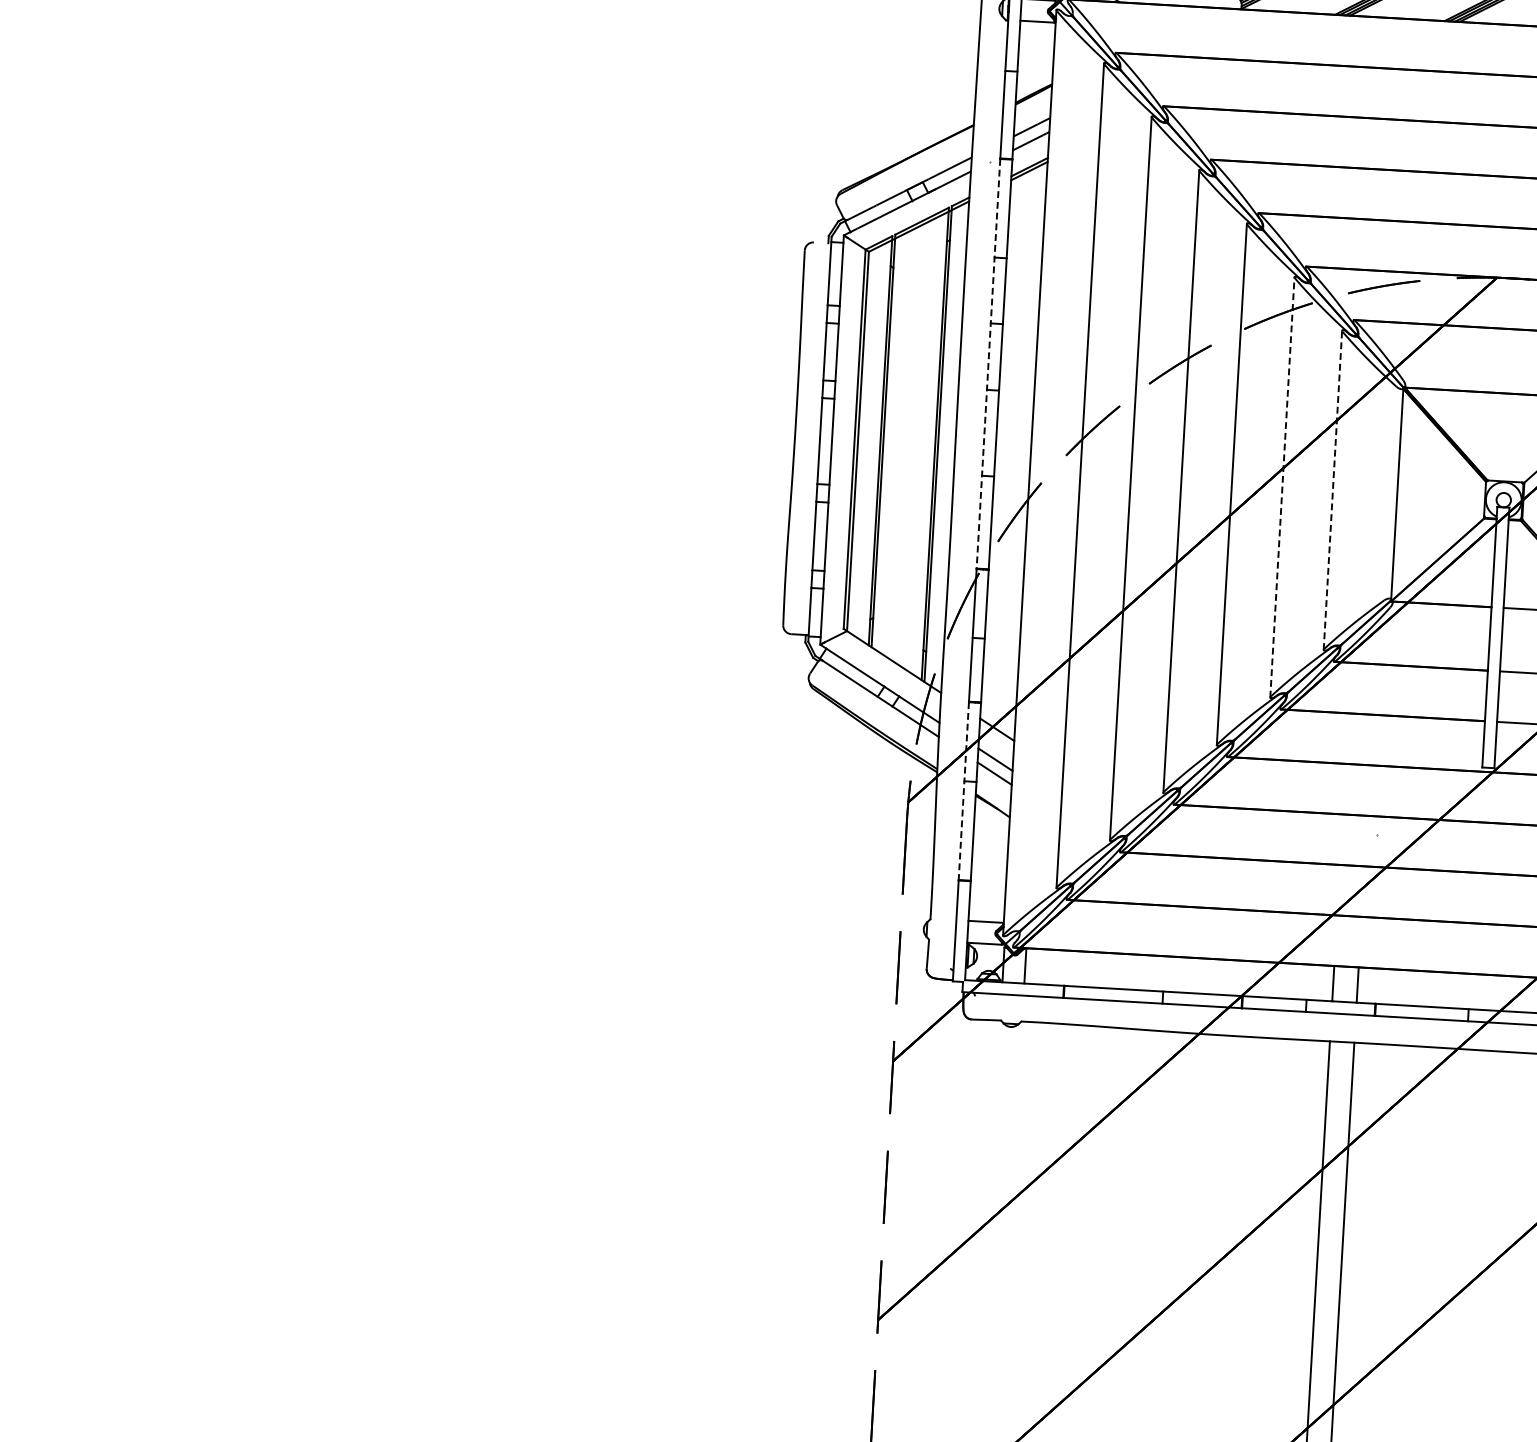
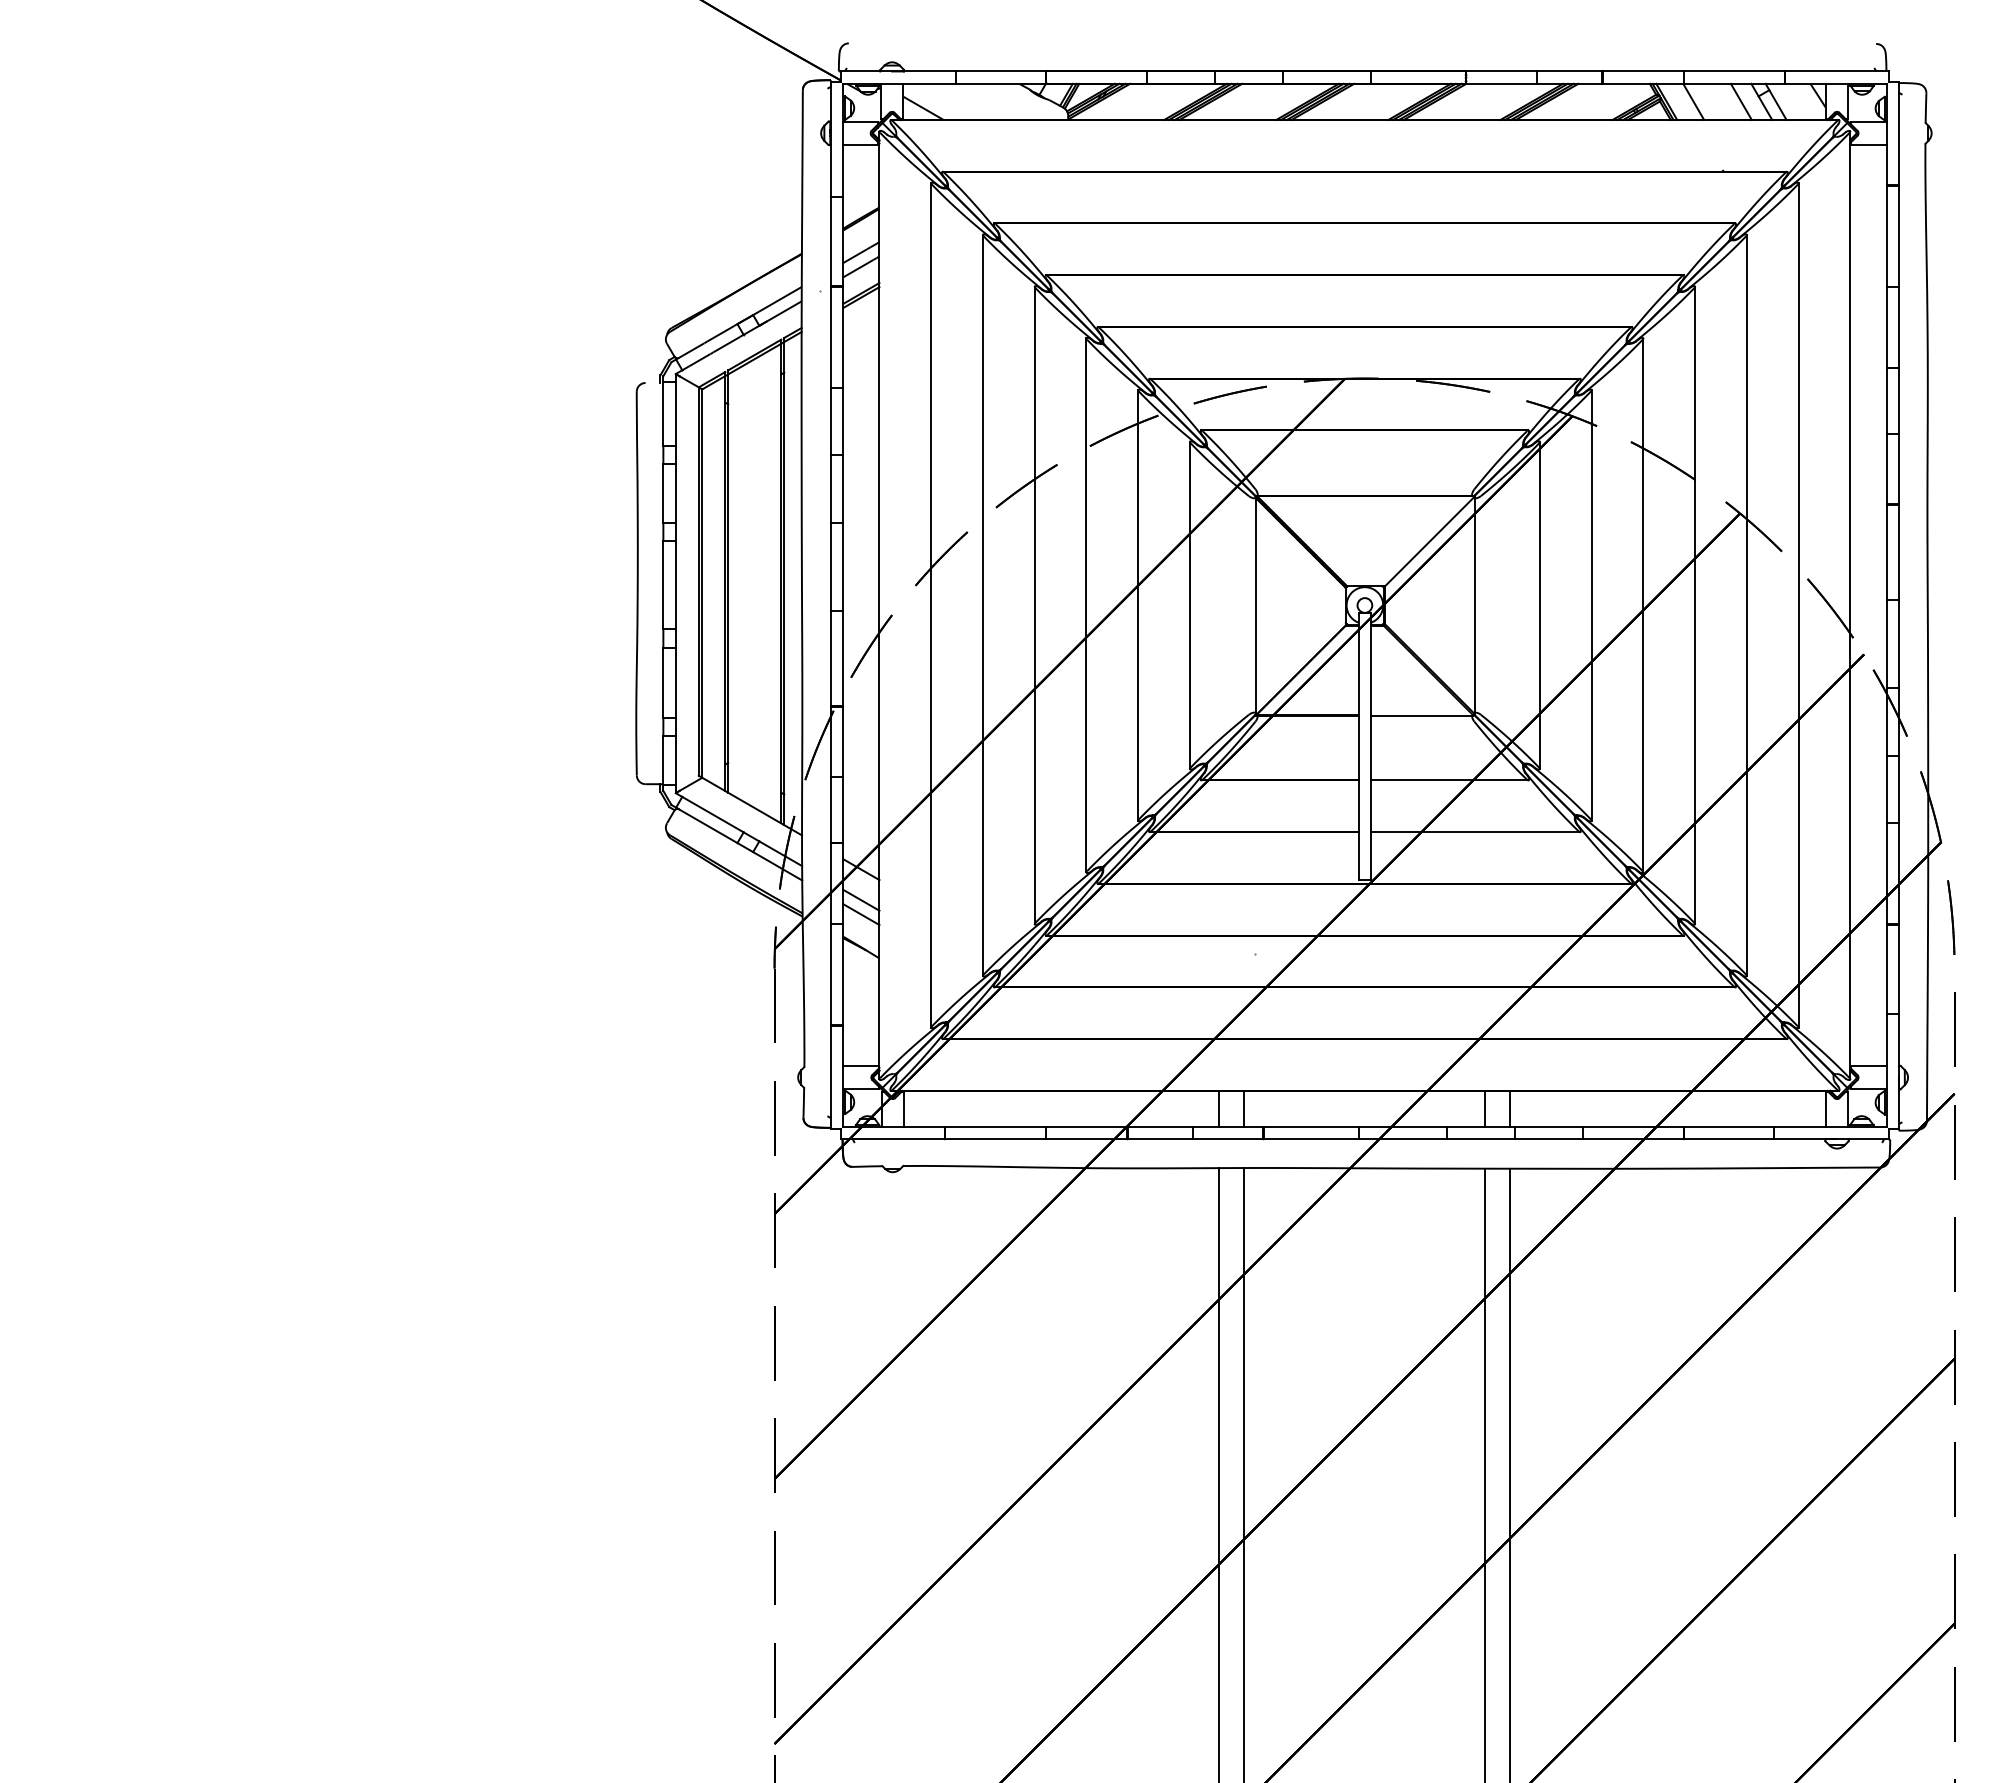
line: (988, 363) -> (830, 496), dashed -> solid
line: (1282, 486) -> (1138, 604), dashed -> solid
line: (1332, 489) -> (1189, 604), dashed -> solid
line: (963, 791) -> (830, 934), dashed -> solid

